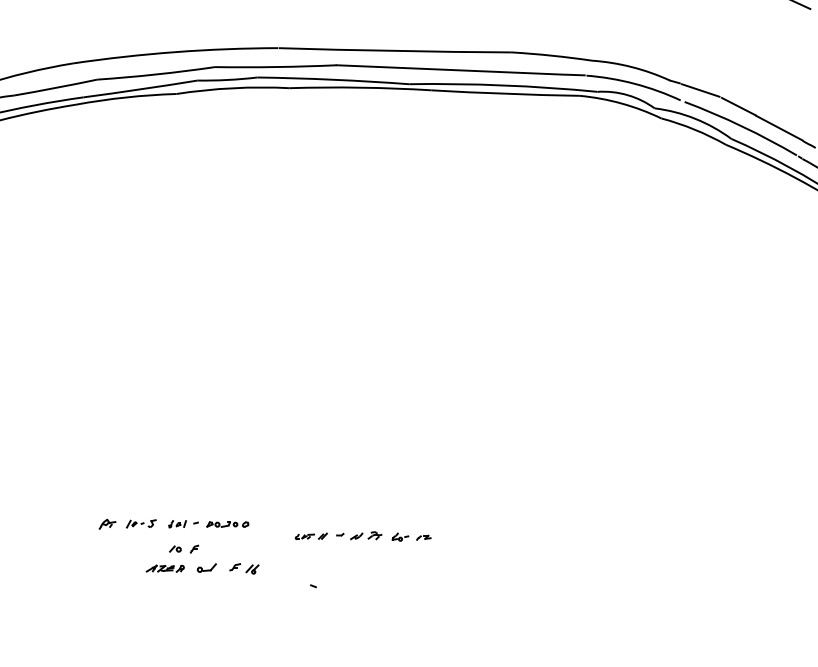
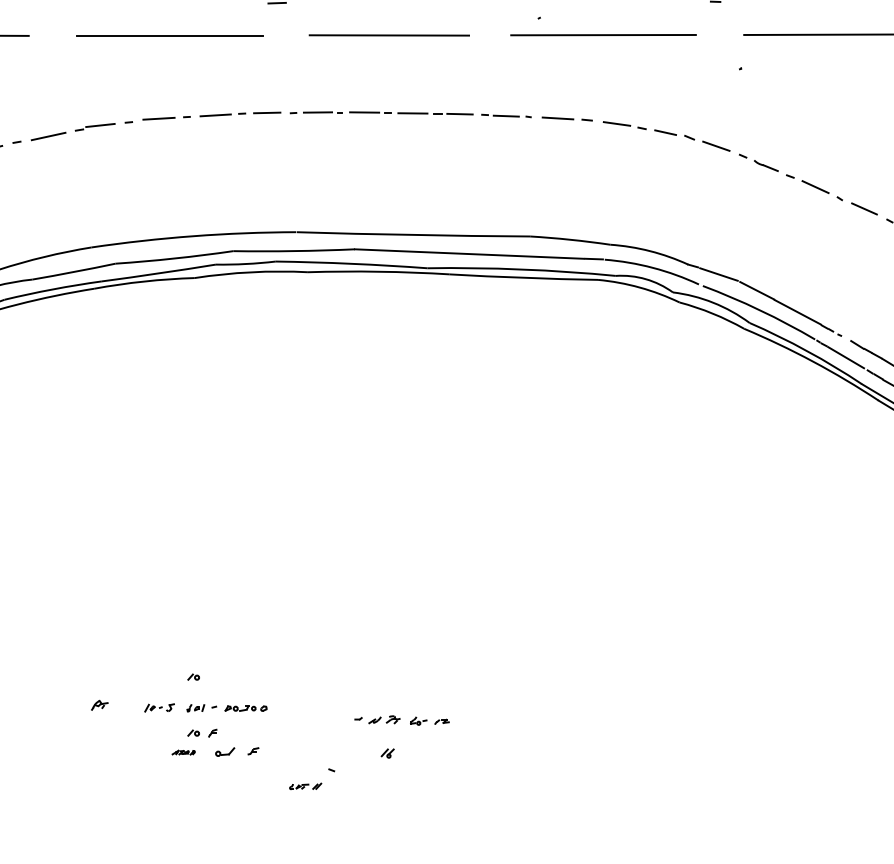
part: (175, 492) -> (193, 676), added
part: (107, 523) -> (99, 704), moved
part: (311, 535) -> (305, 785), moved
part: (165, 568) -> (183, 752), size x0.6
part: (252, 569) -> (387, 753), moved

